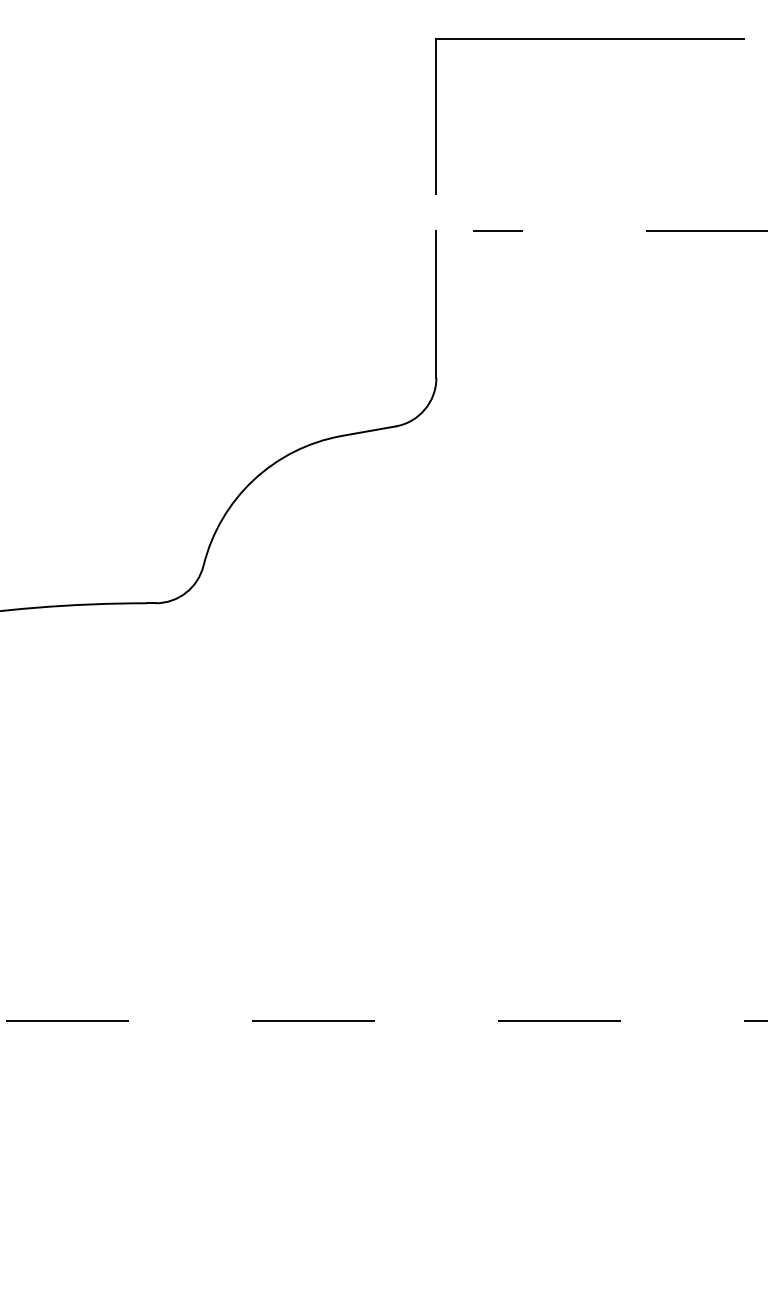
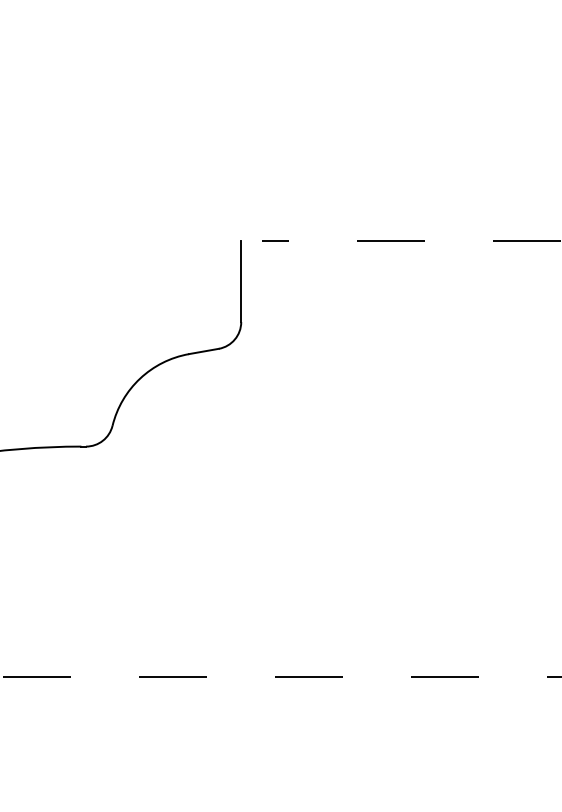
part: (588, 40) -> (325, 135), removed

